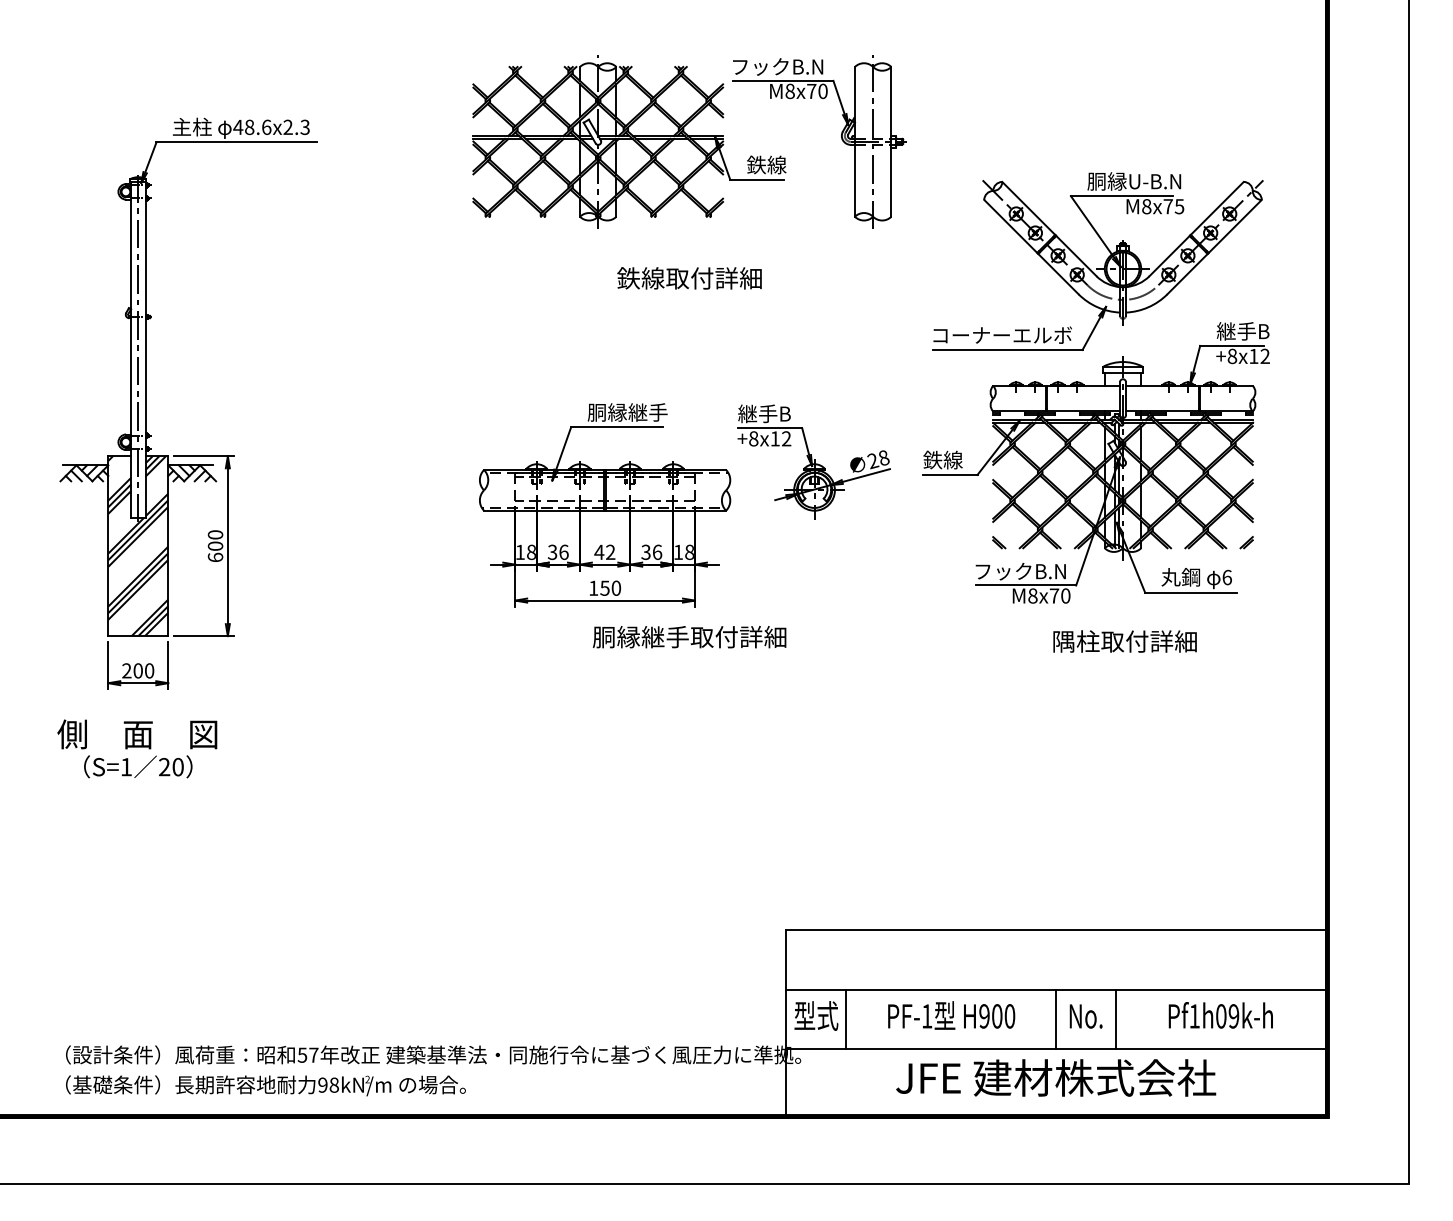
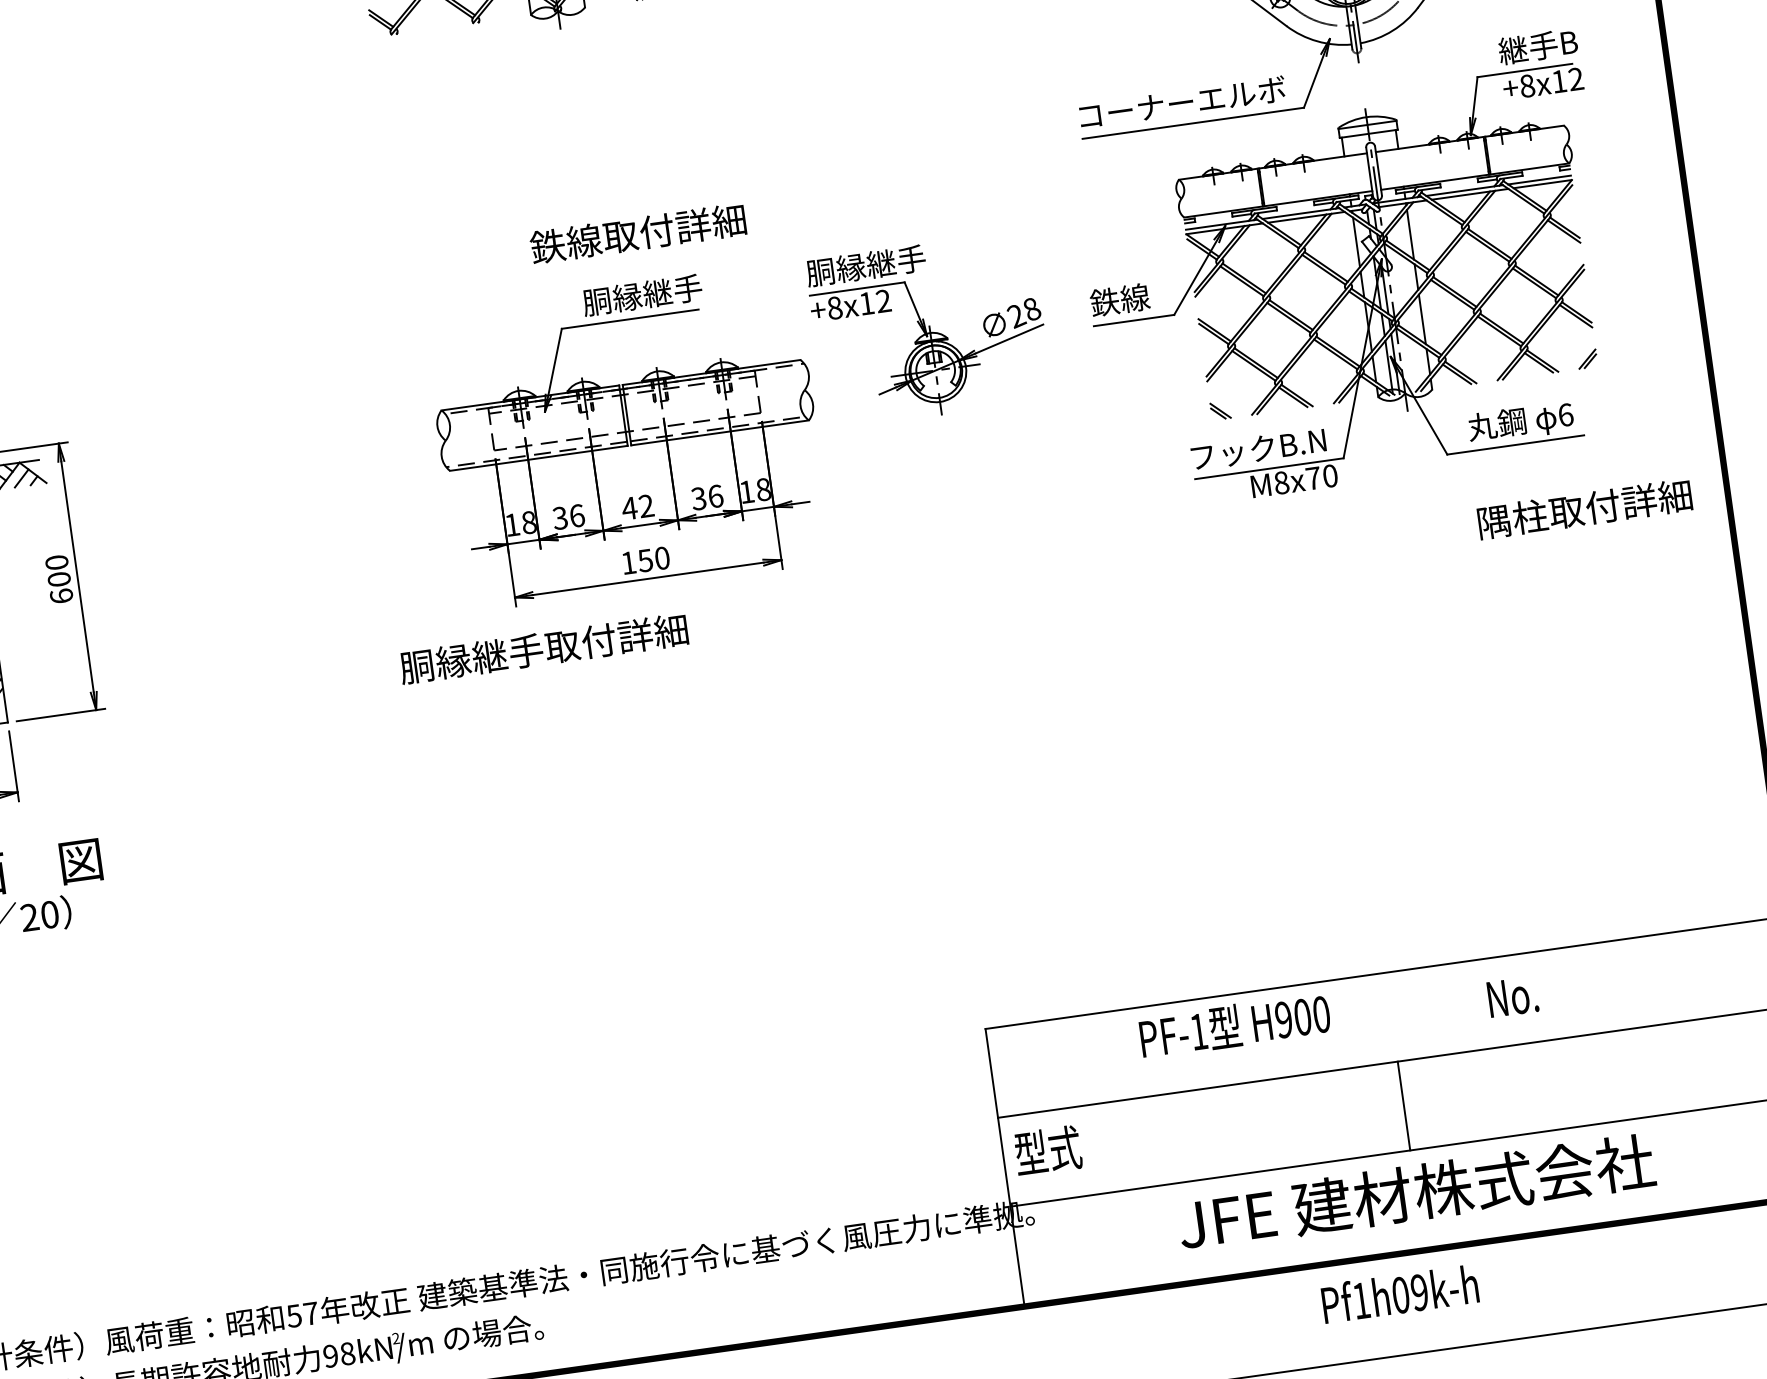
text: (689, 278) -> (638, 233), moved
text: (778, 413) -> (866, 265), 継手B -> 胴縁継手
text: (689, 637) -> (543, 649), moved
text: (1124, 641) -> (1584, 509), moved
text: (951, 1015) -> (1234, 1025), moved
text: (1220, 1015) -> (1399, 1294), moved
text: (1085, 1016) -> (1512, 997), moved
line: (846, 1019) -> (1093, 1149), removed
line: (1115, 1019) -> (1492, 1093), removed

